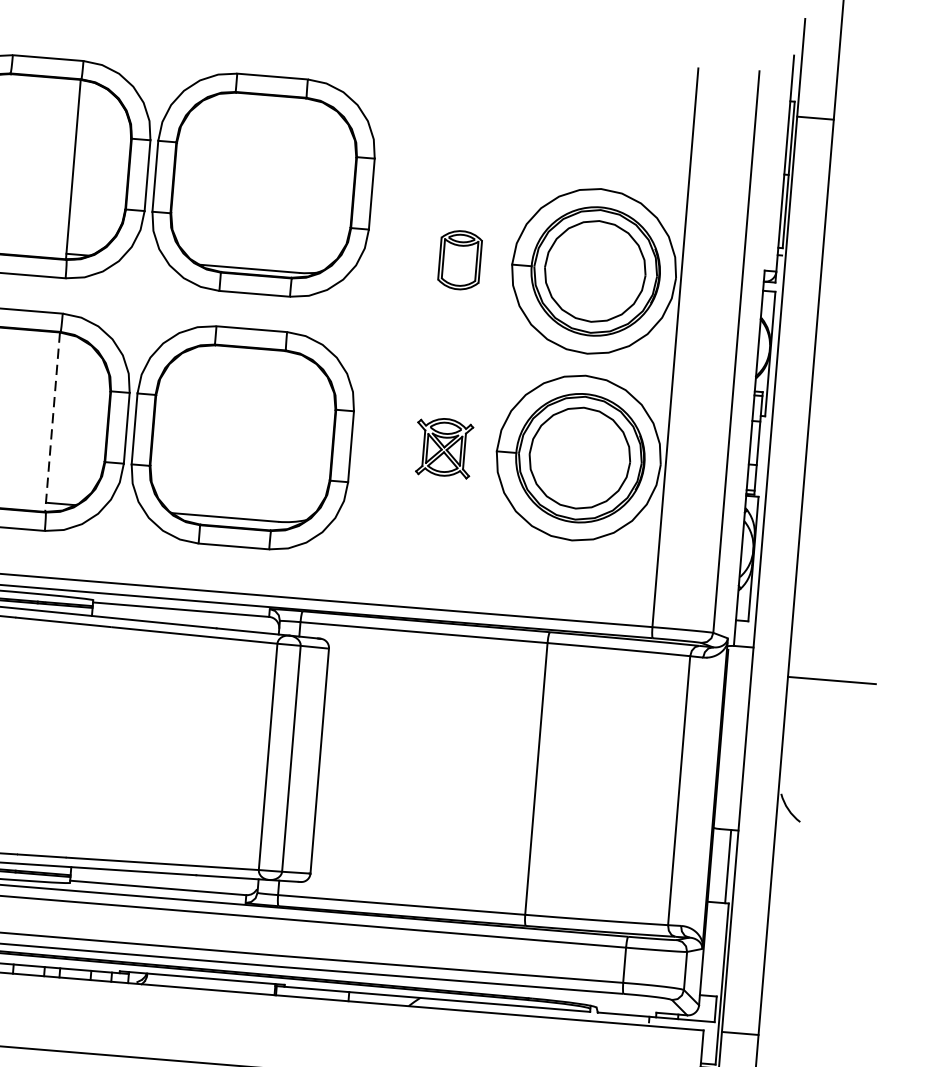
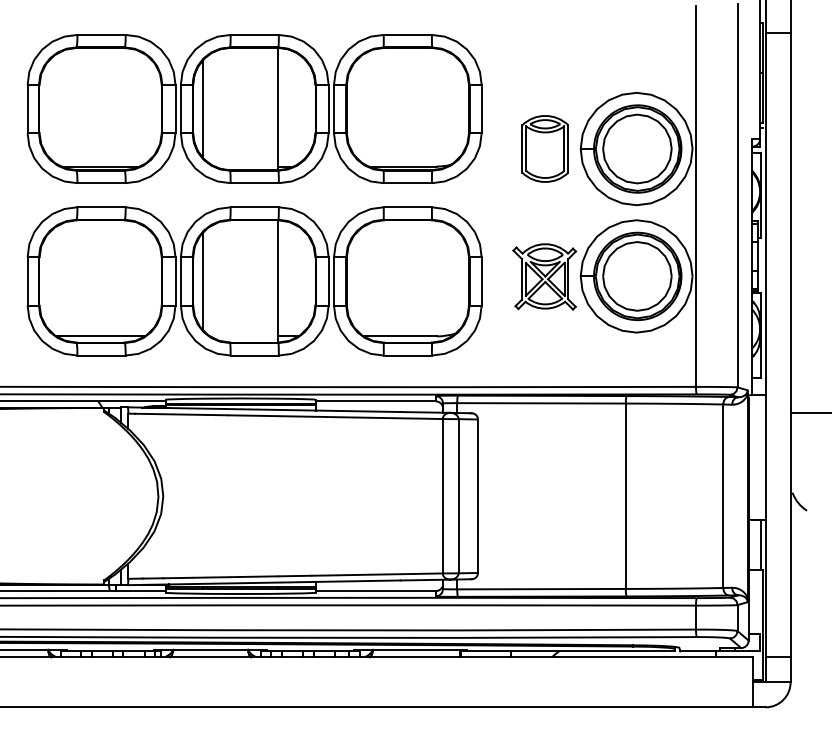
part: (459, 259) -> (544, 148), size x1.67
line: (53, 422) -> (278, 281), dashed -> solid
part: (443, 447) -> (544, 276), size x1.67

